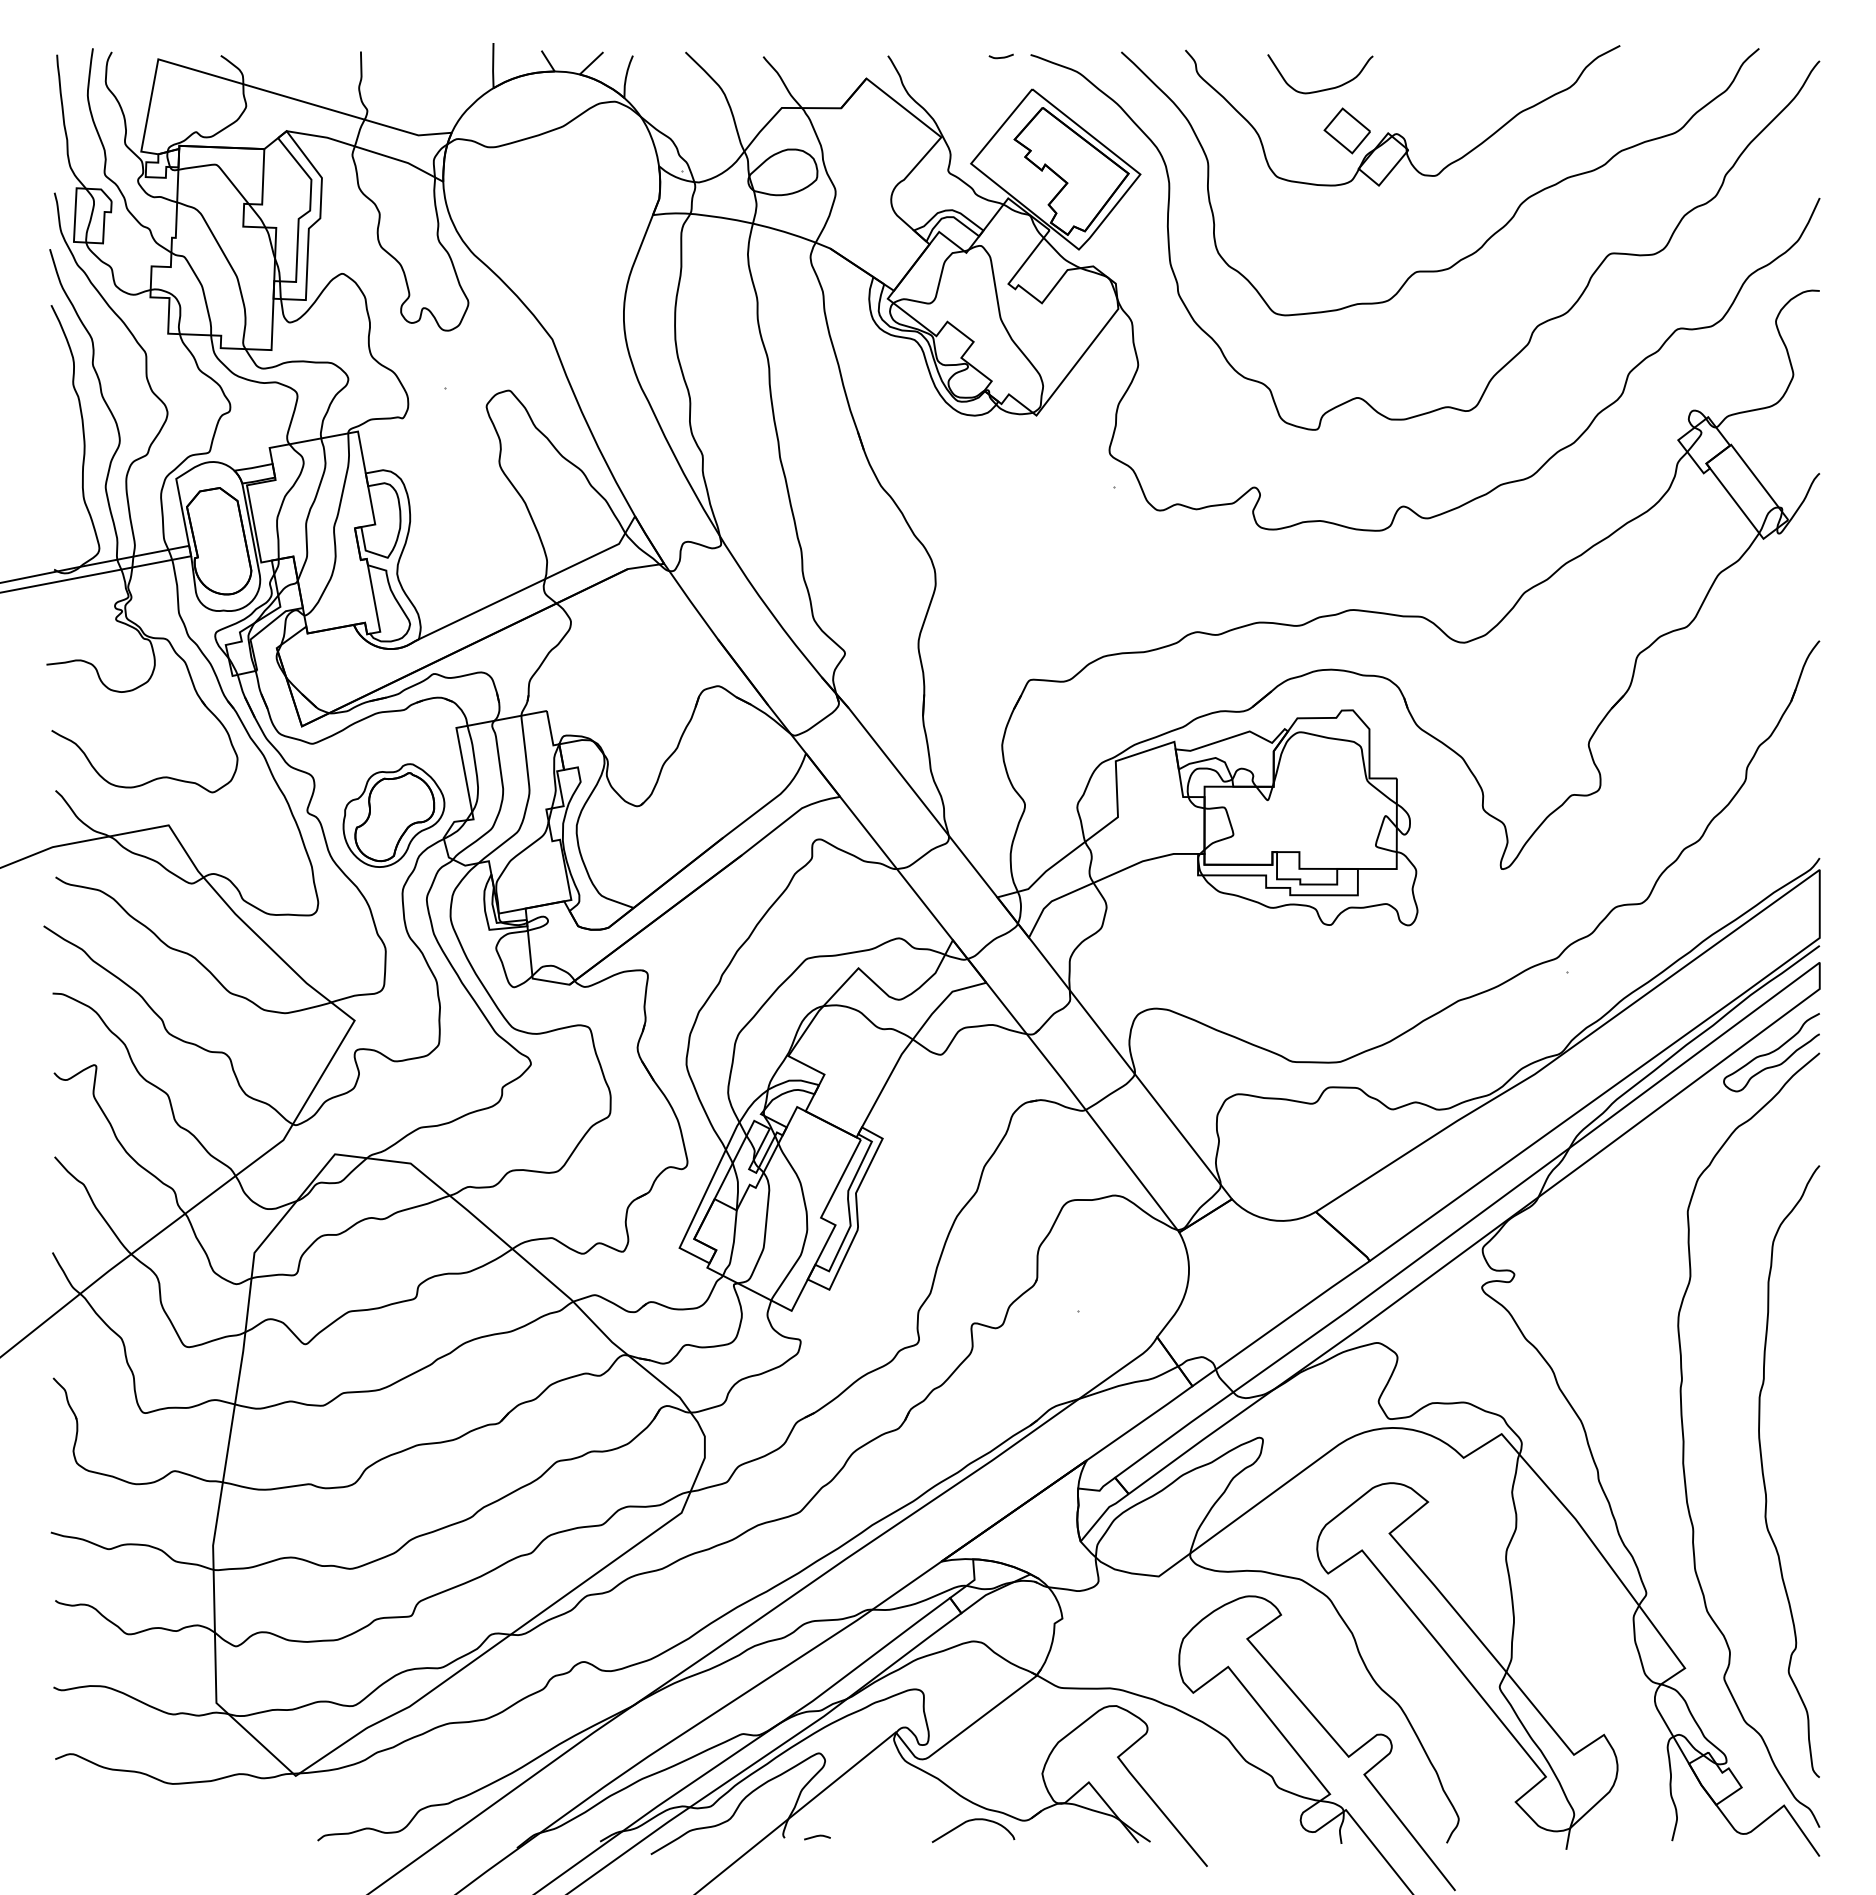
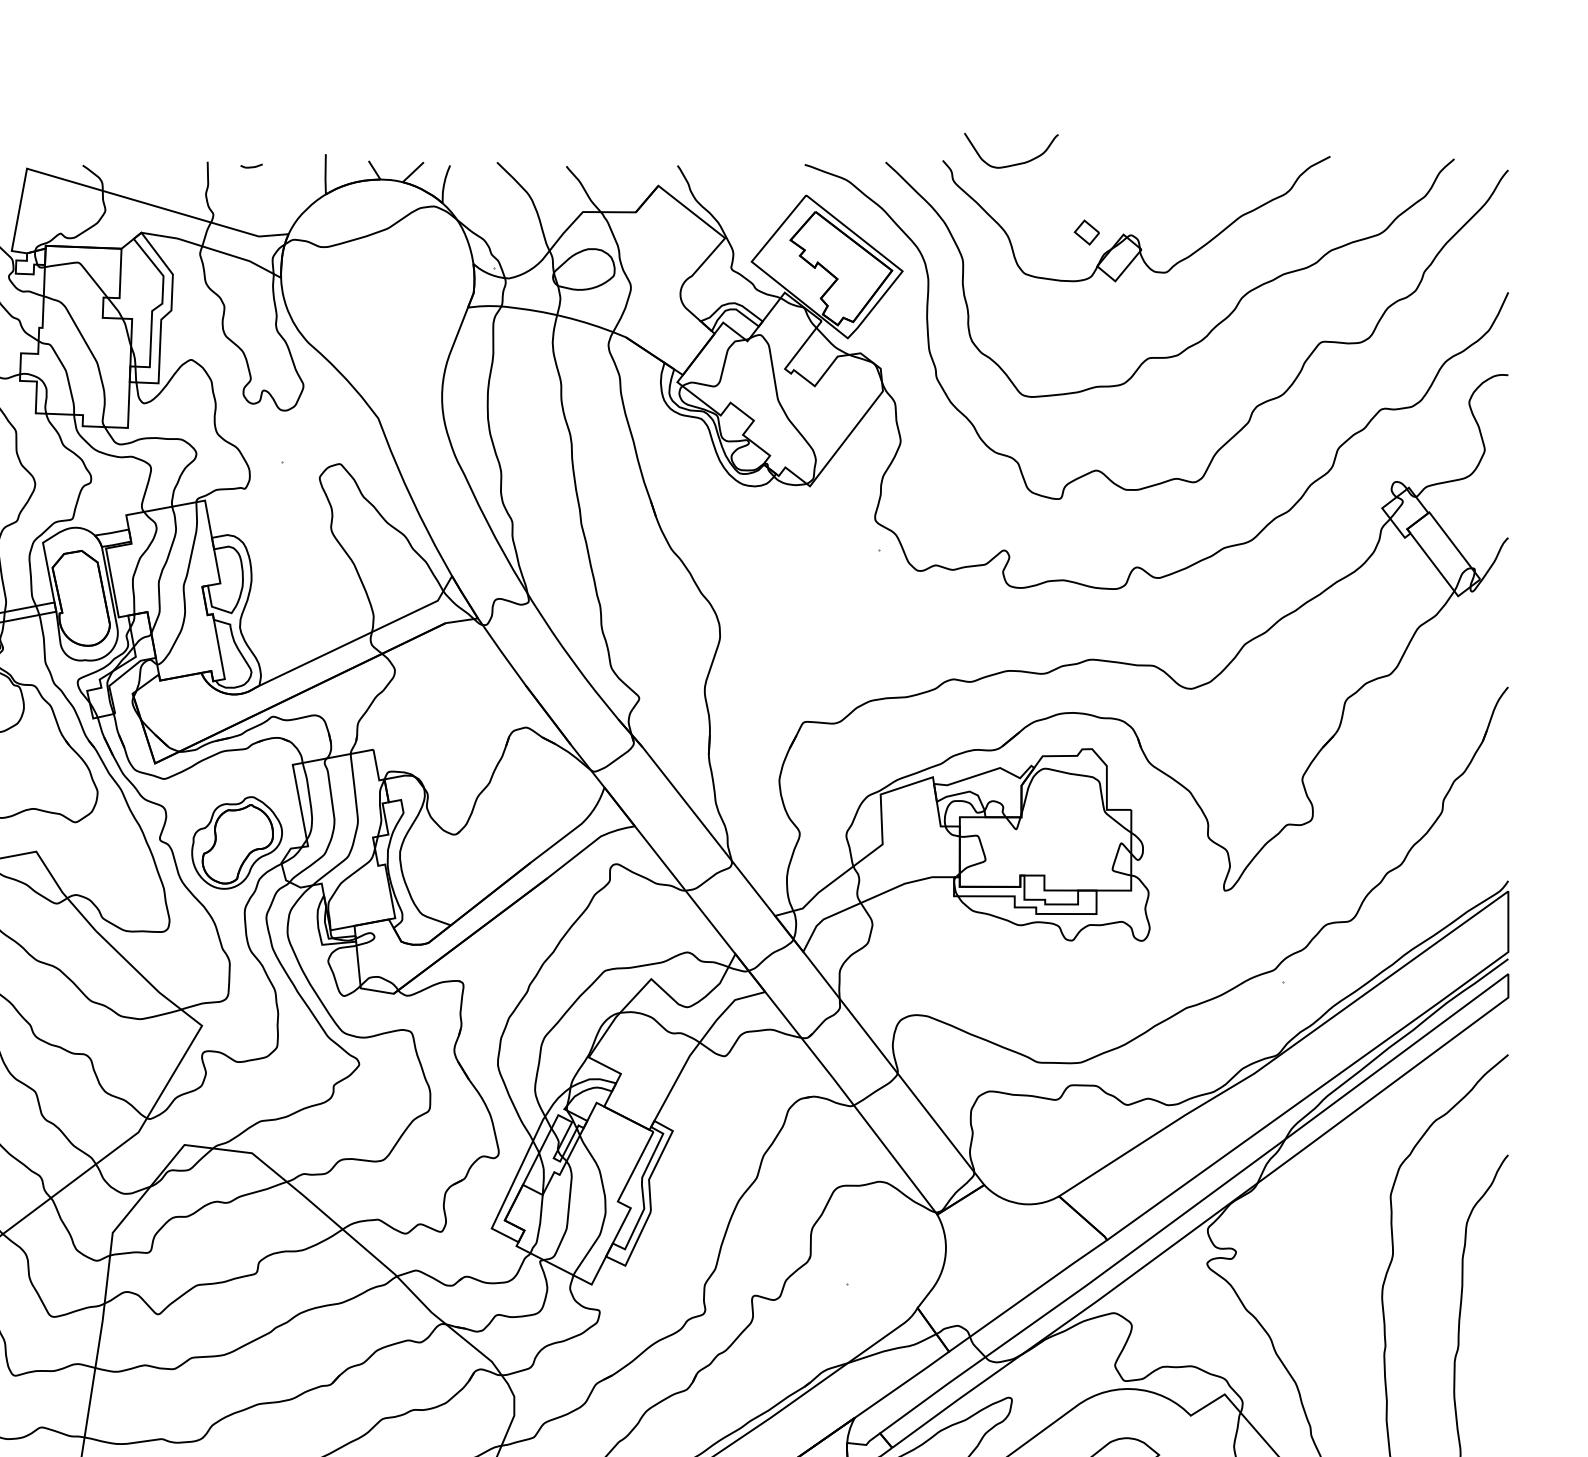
curve: (1001, 56) -> (251, 166), moved
curve: (1321, 89) -> (1012, 164), moved
part: (1346, 130) -> (1086, 232), size x0.6
curve: (1771, 1052) -> (1465, 1054), removed

